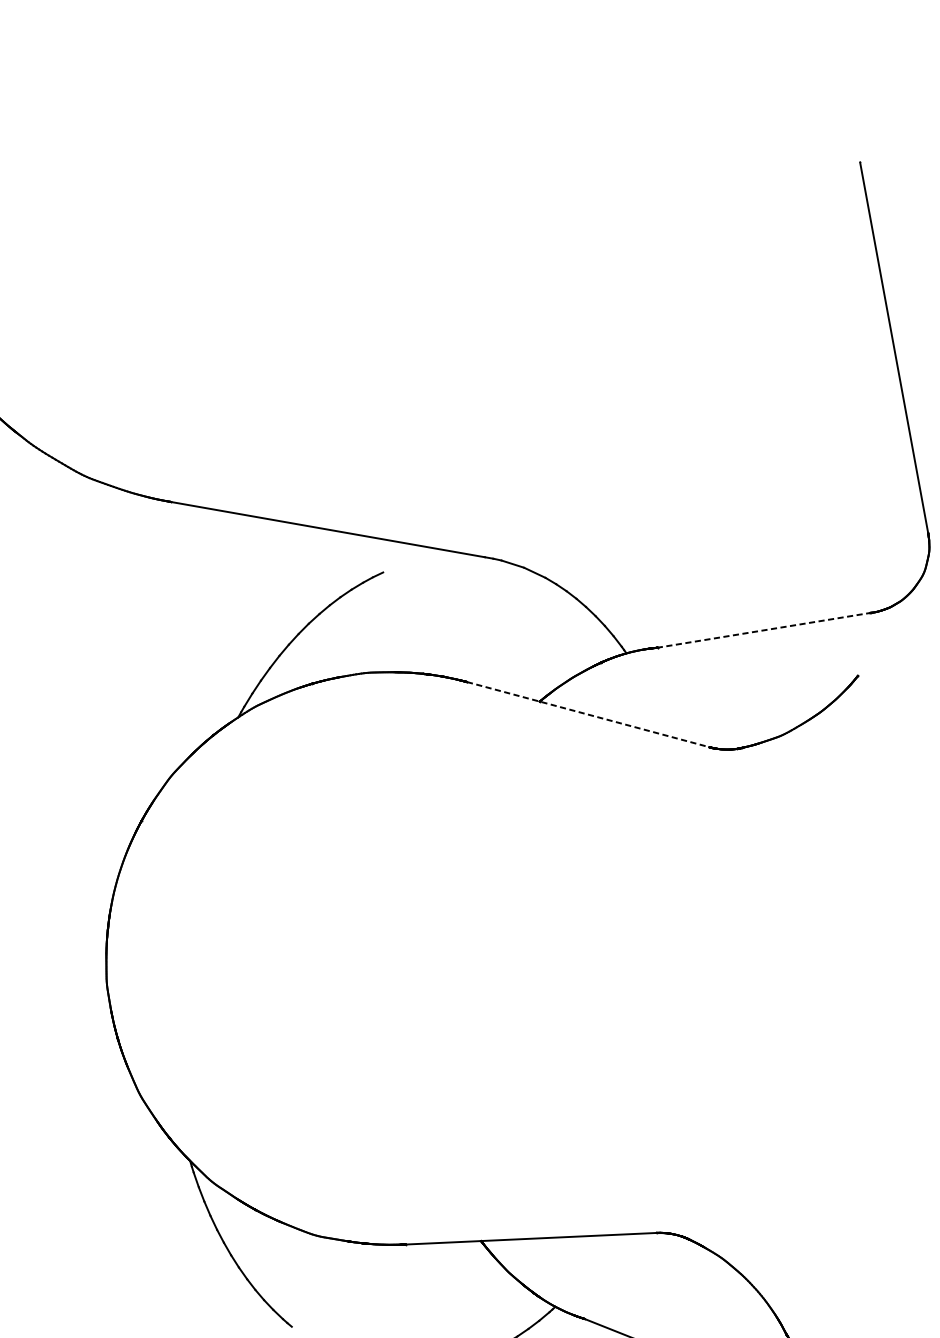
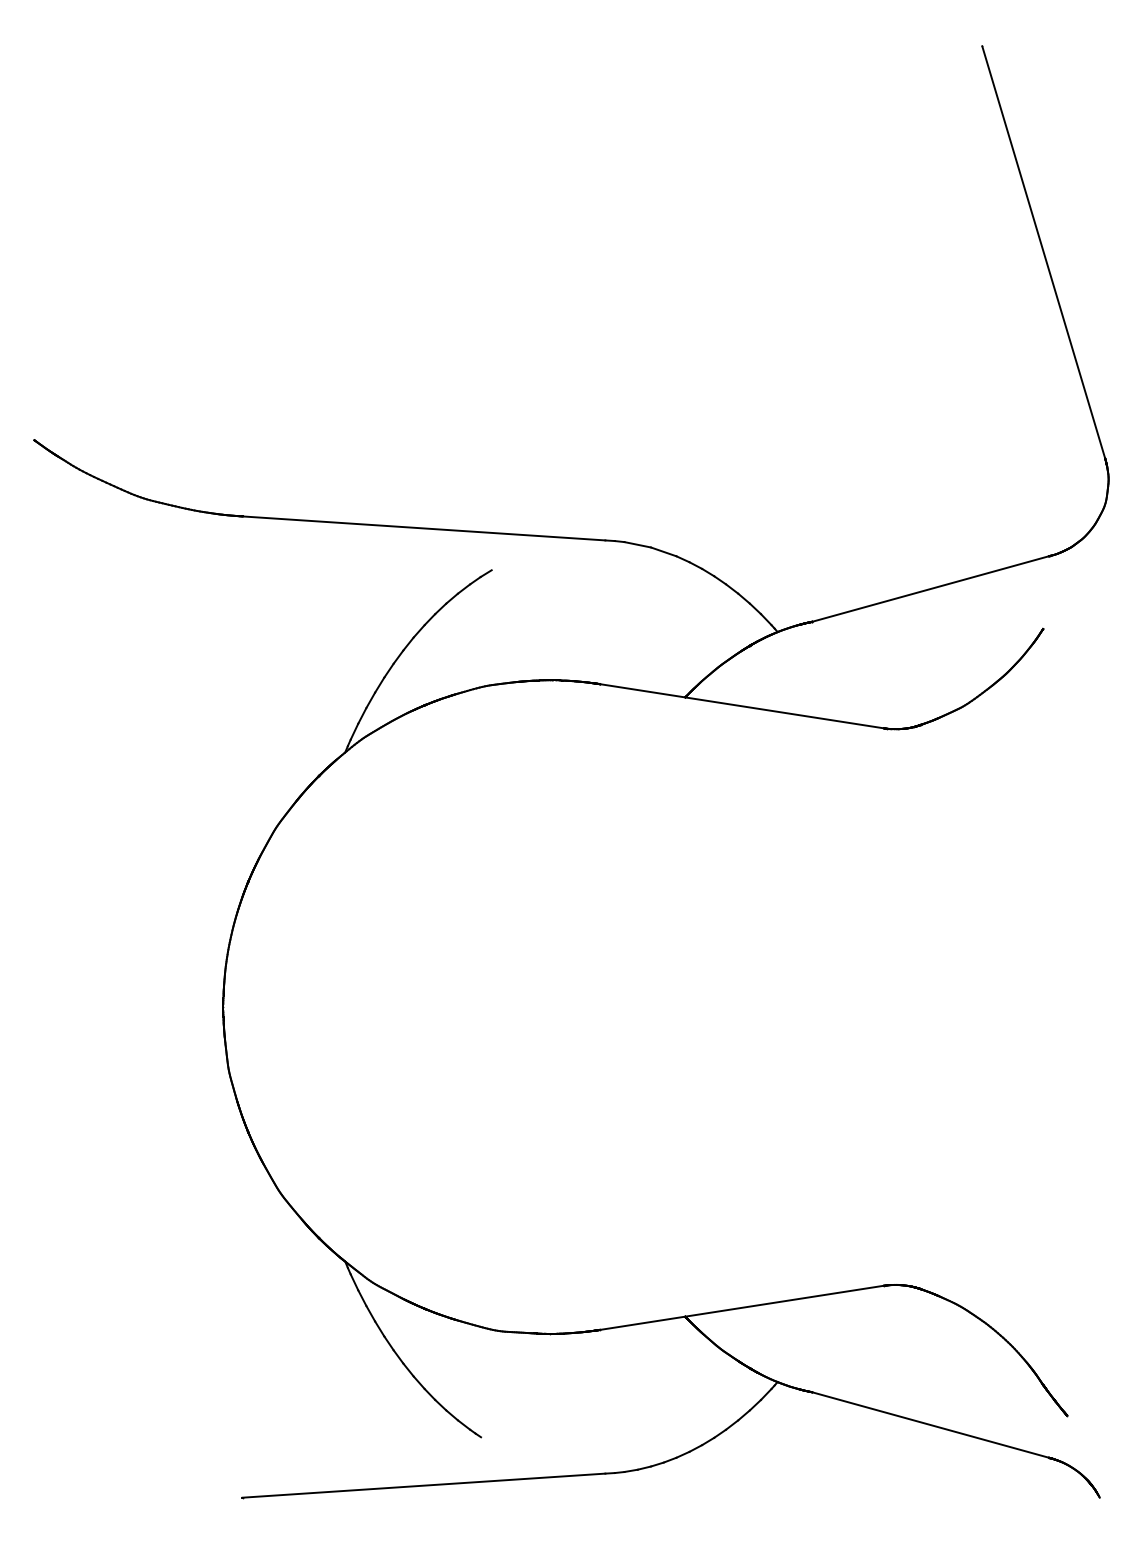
line: (763, 630) -> (930, 589), dashed -> solid
line: (588, 714) -> (742, 706), dashed -> solid

